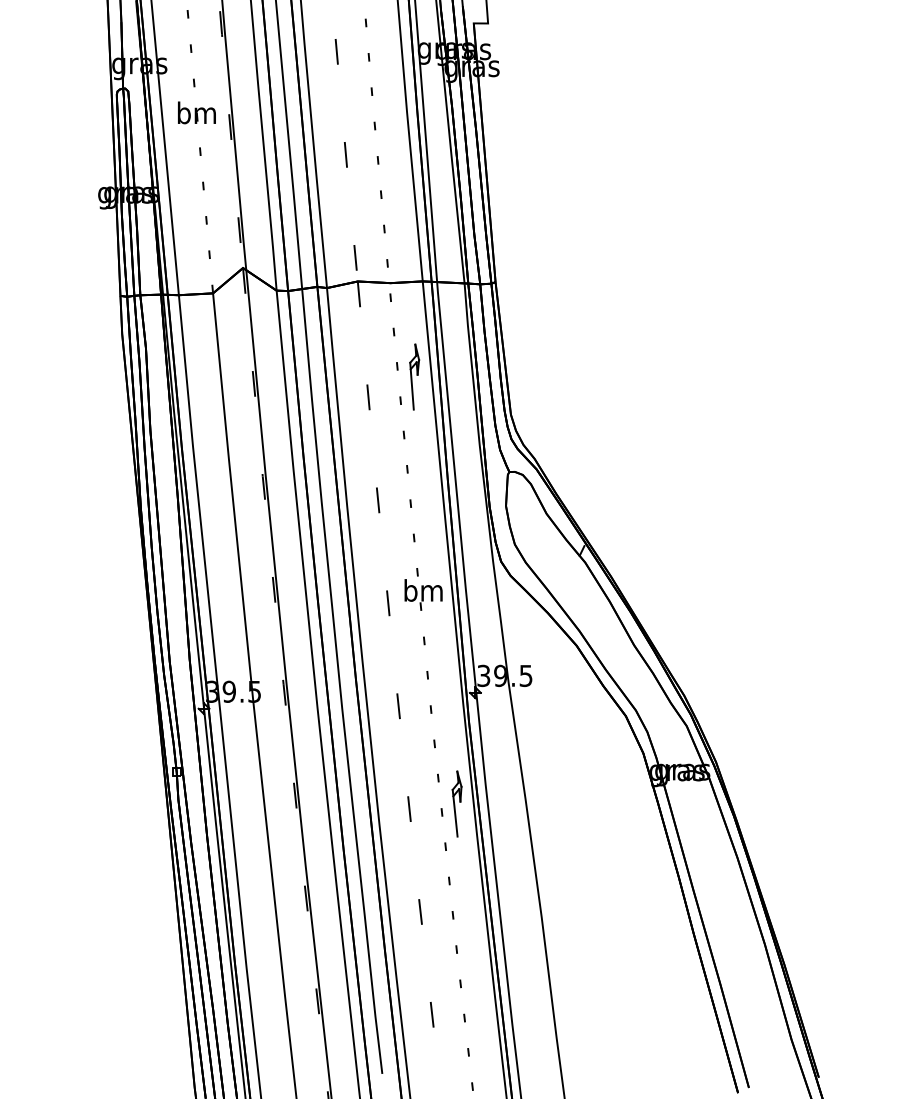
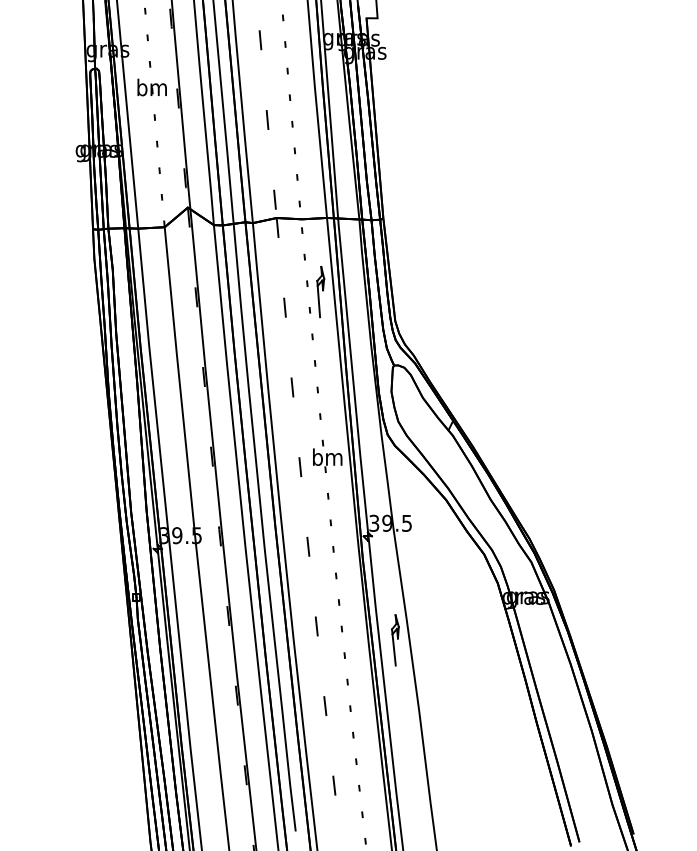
part: (456, 803) -> (394, 639), moved

